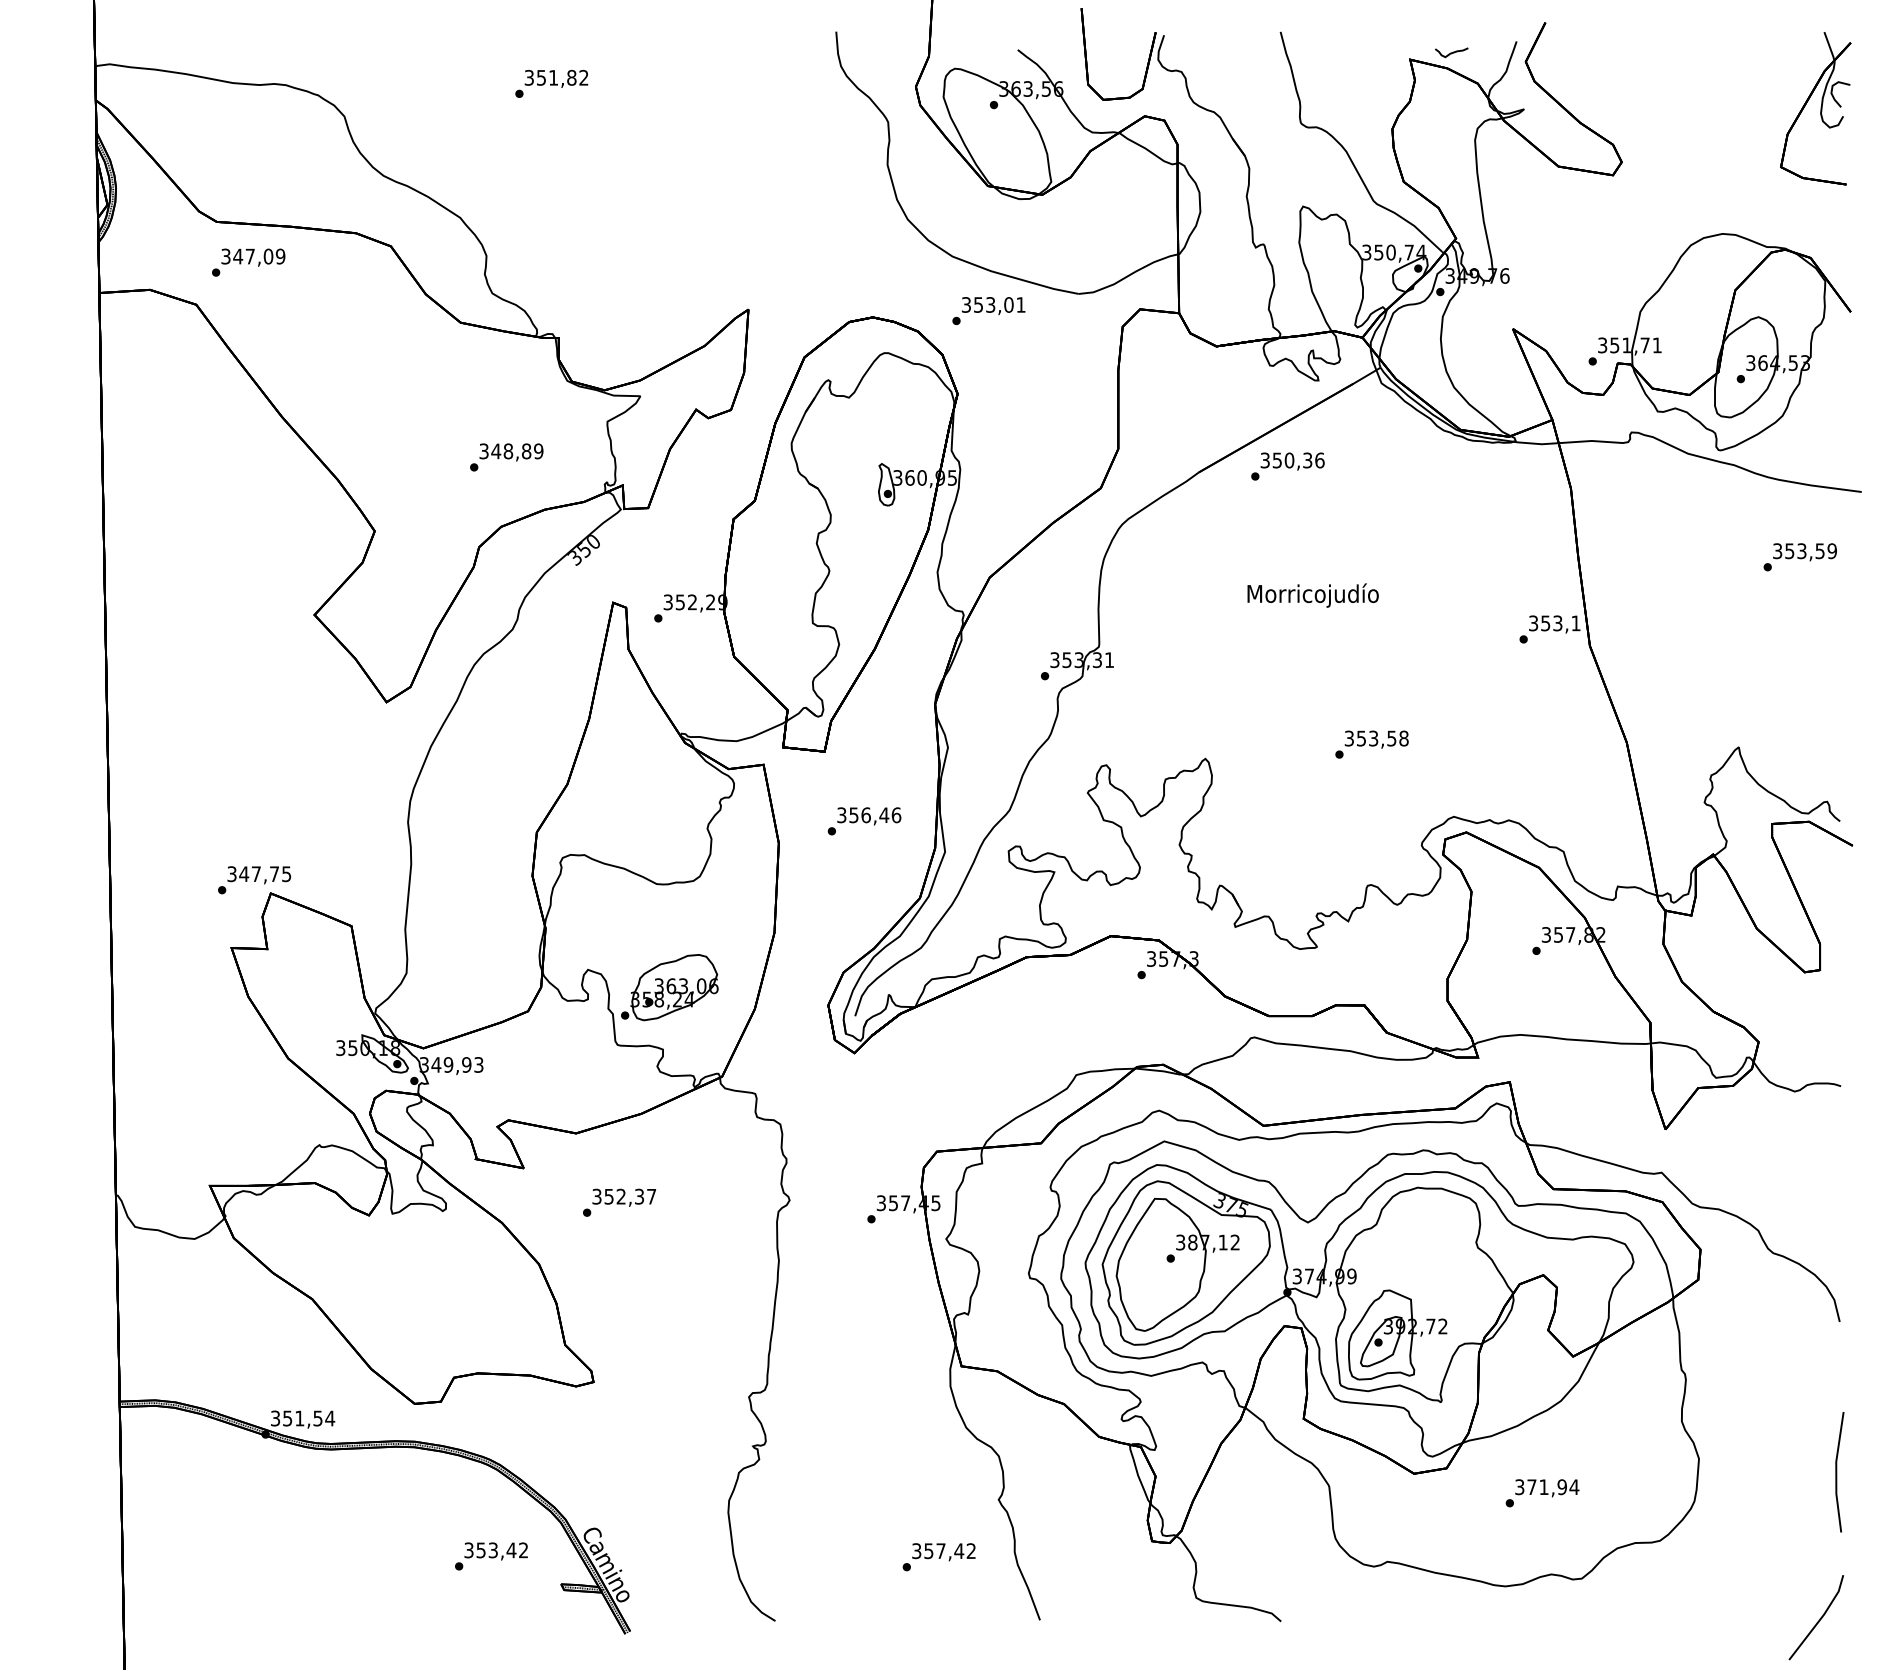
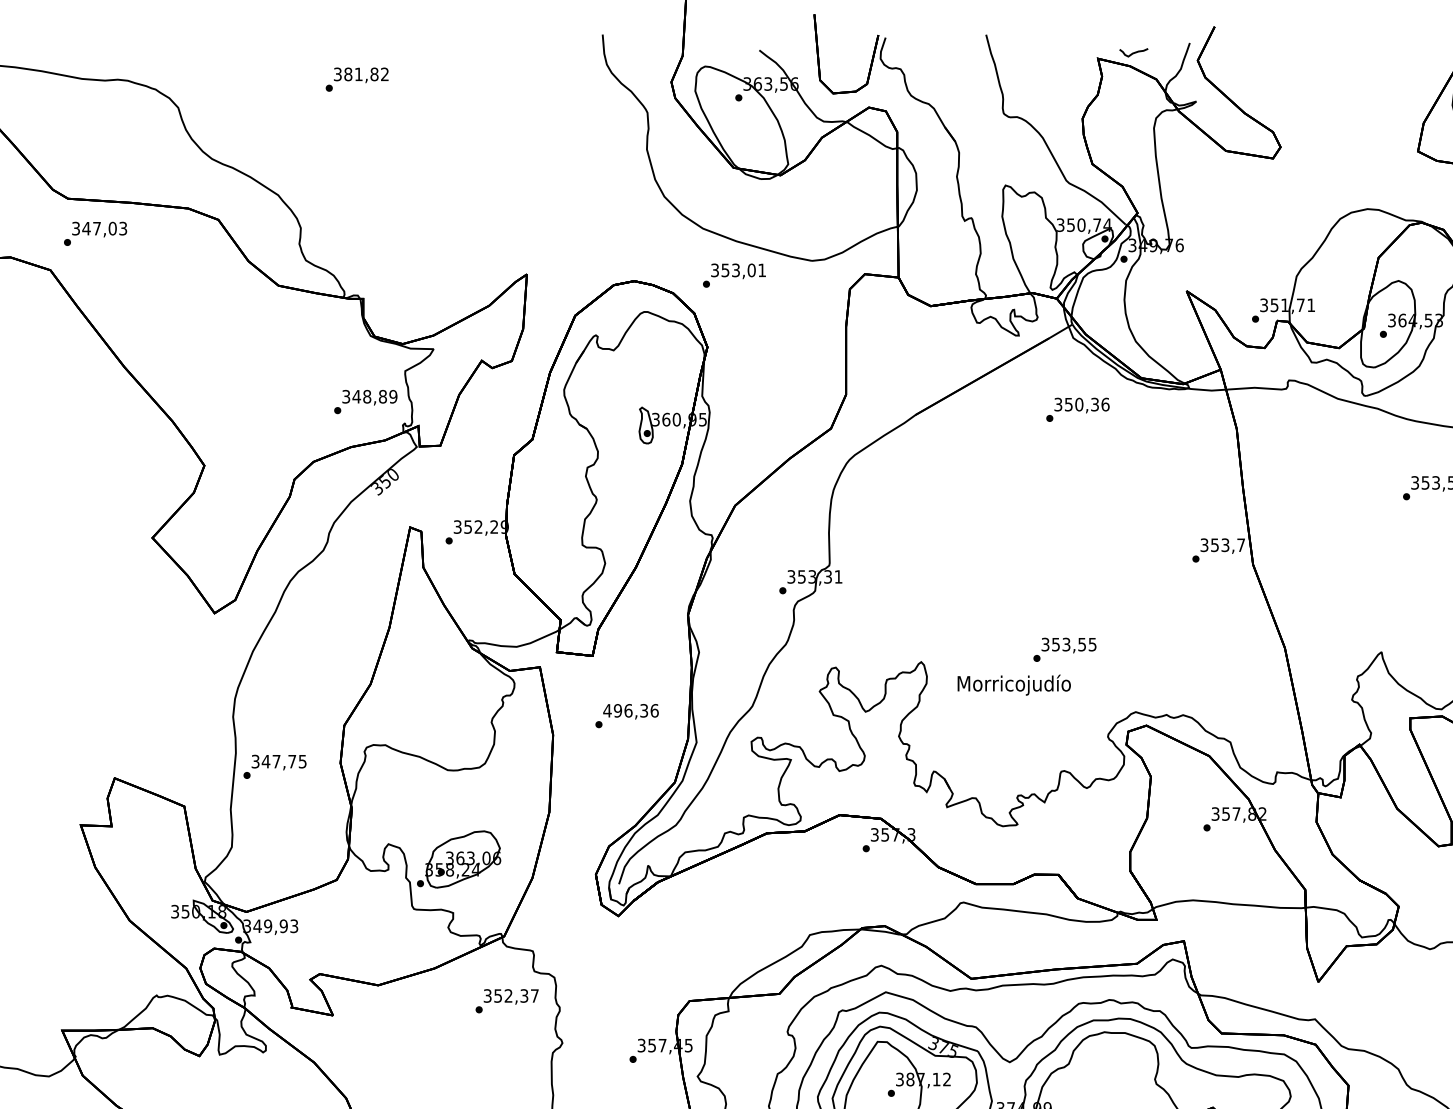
text: (541, 77) -> (348, 74), 351,82 -> 381,82
text: (280, 256) -> (123, 228), 347,09 -> 347,03
text: (506, 457) -> (365, 402), moved
text: (1287, 466) -> (1077, 409), moved
text: (1312, 595) -> (1013, 685), moved
text: (1575, 623) -> (1240, 545), 353,1 -> 353,7
text: (1403, 738) -> (1092, 644), 353,58 -> 353,55
text: (862, 815) -> (625, 711), 356,46 -> 496,36
text: (254, 880) -> (274, 767), moved
text: (619, 1202) -> (507, 1000), moved

